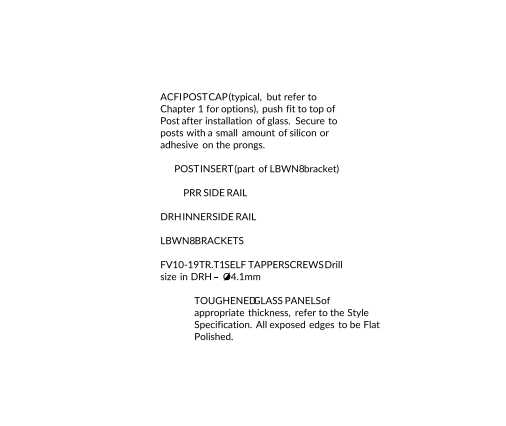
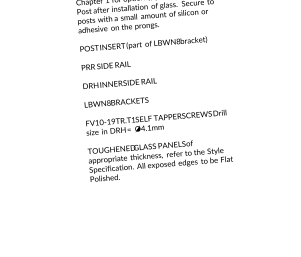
text: (256, 168) -> (143, 44), moved
text: (215, 192) -> (106, 65), moved
text: (286, 318) -> (160, 159), moved

